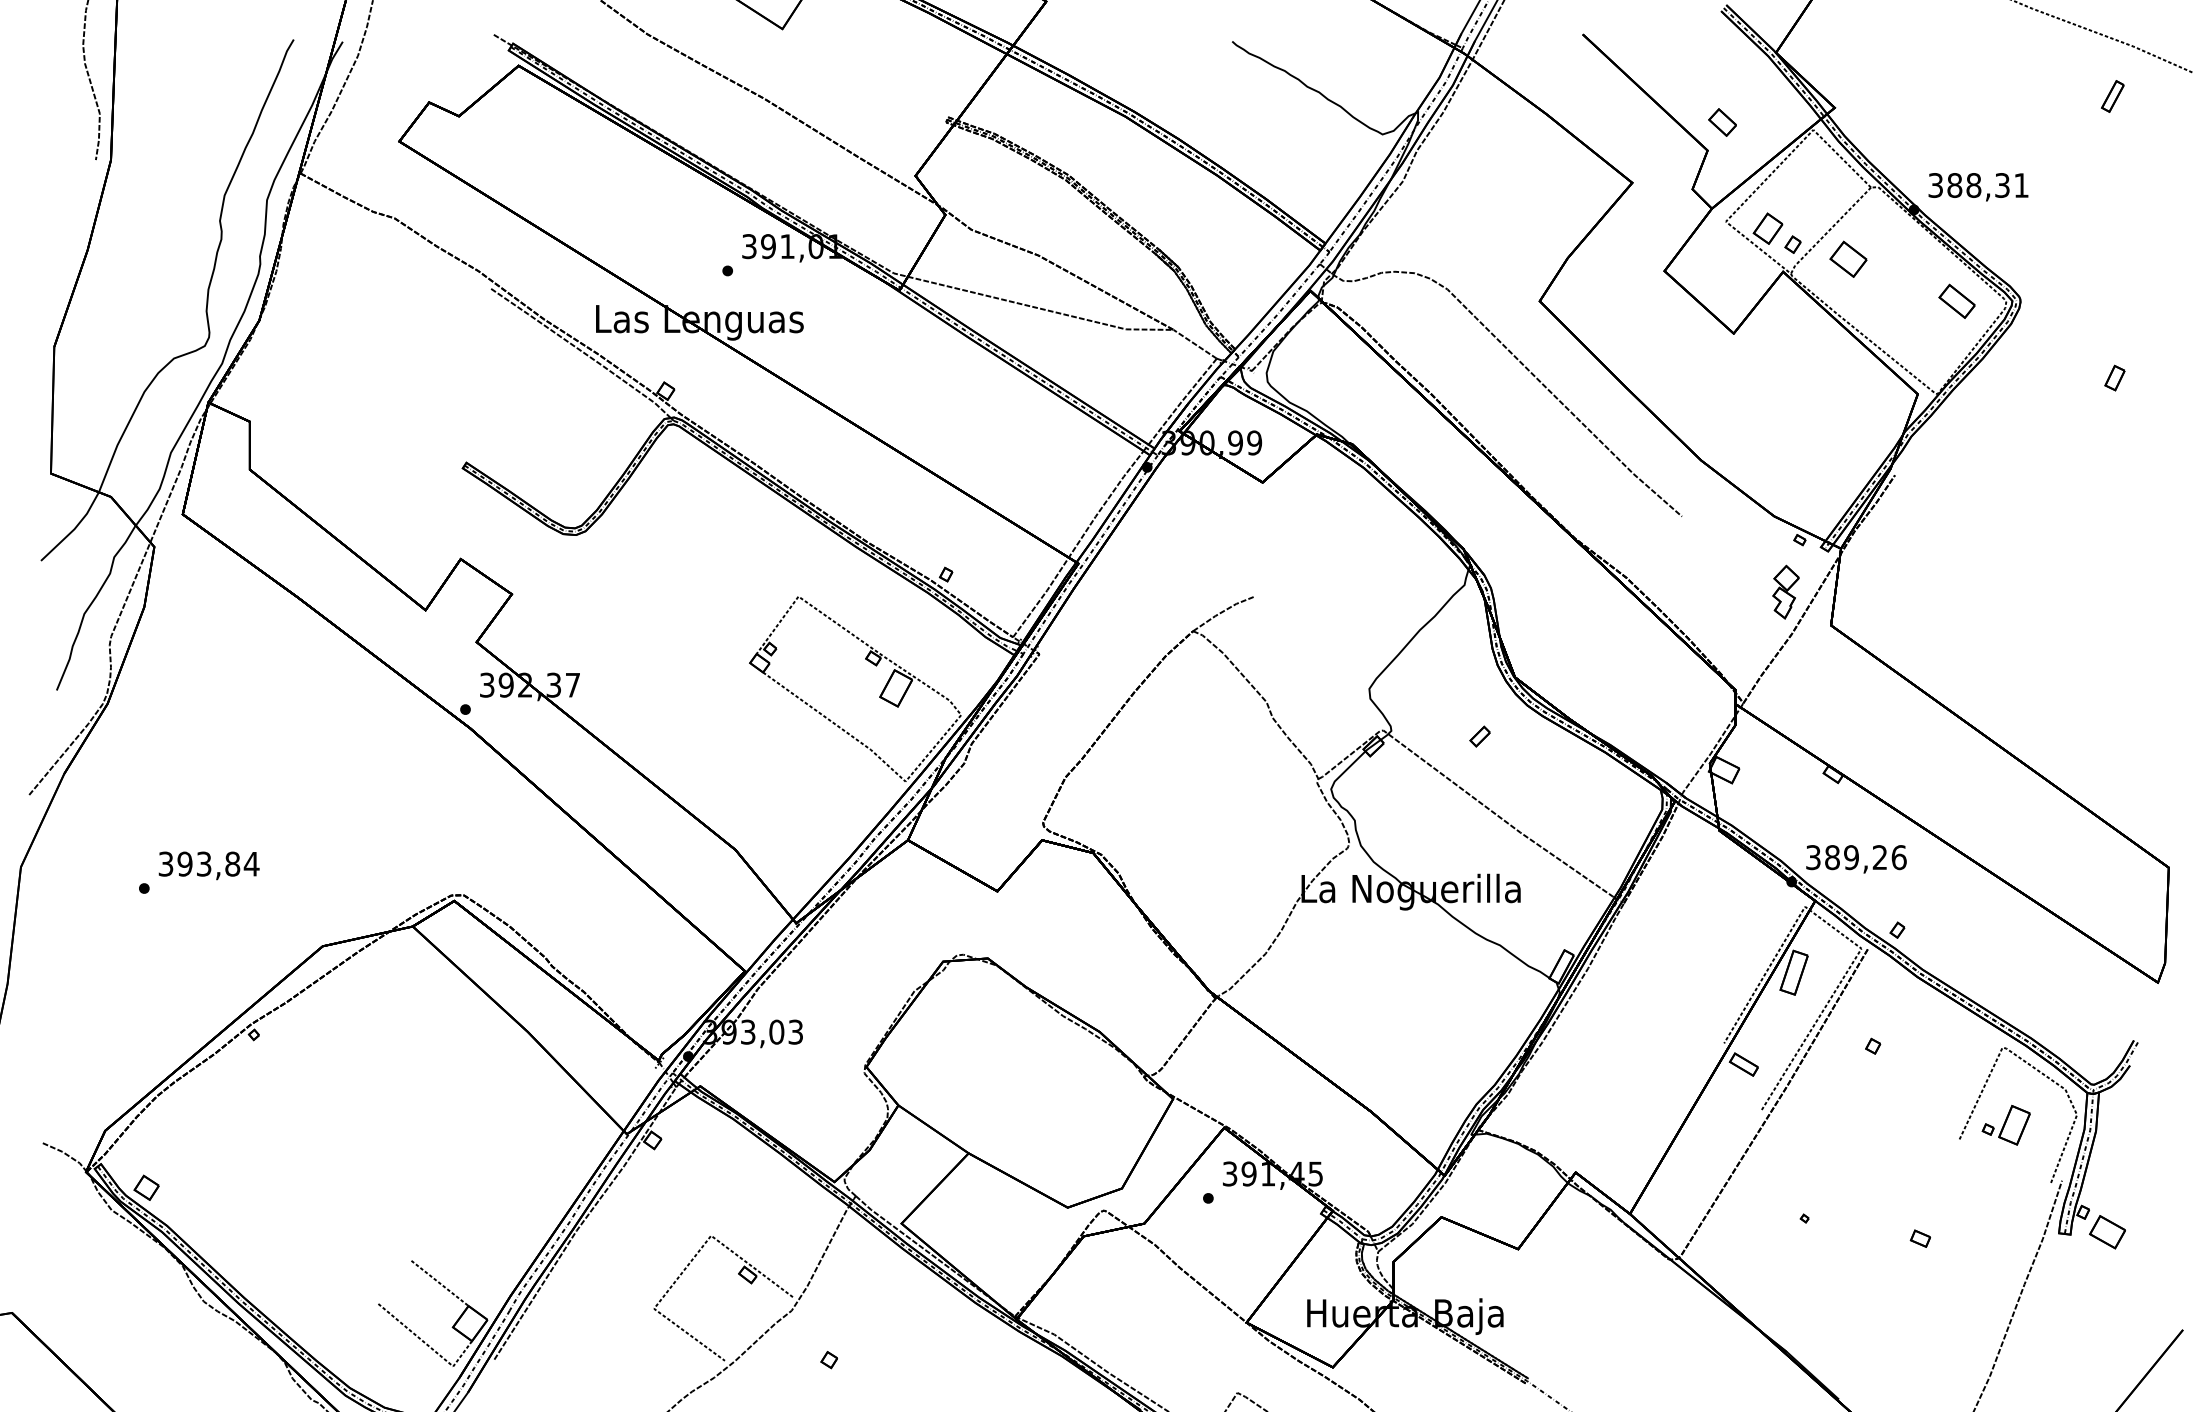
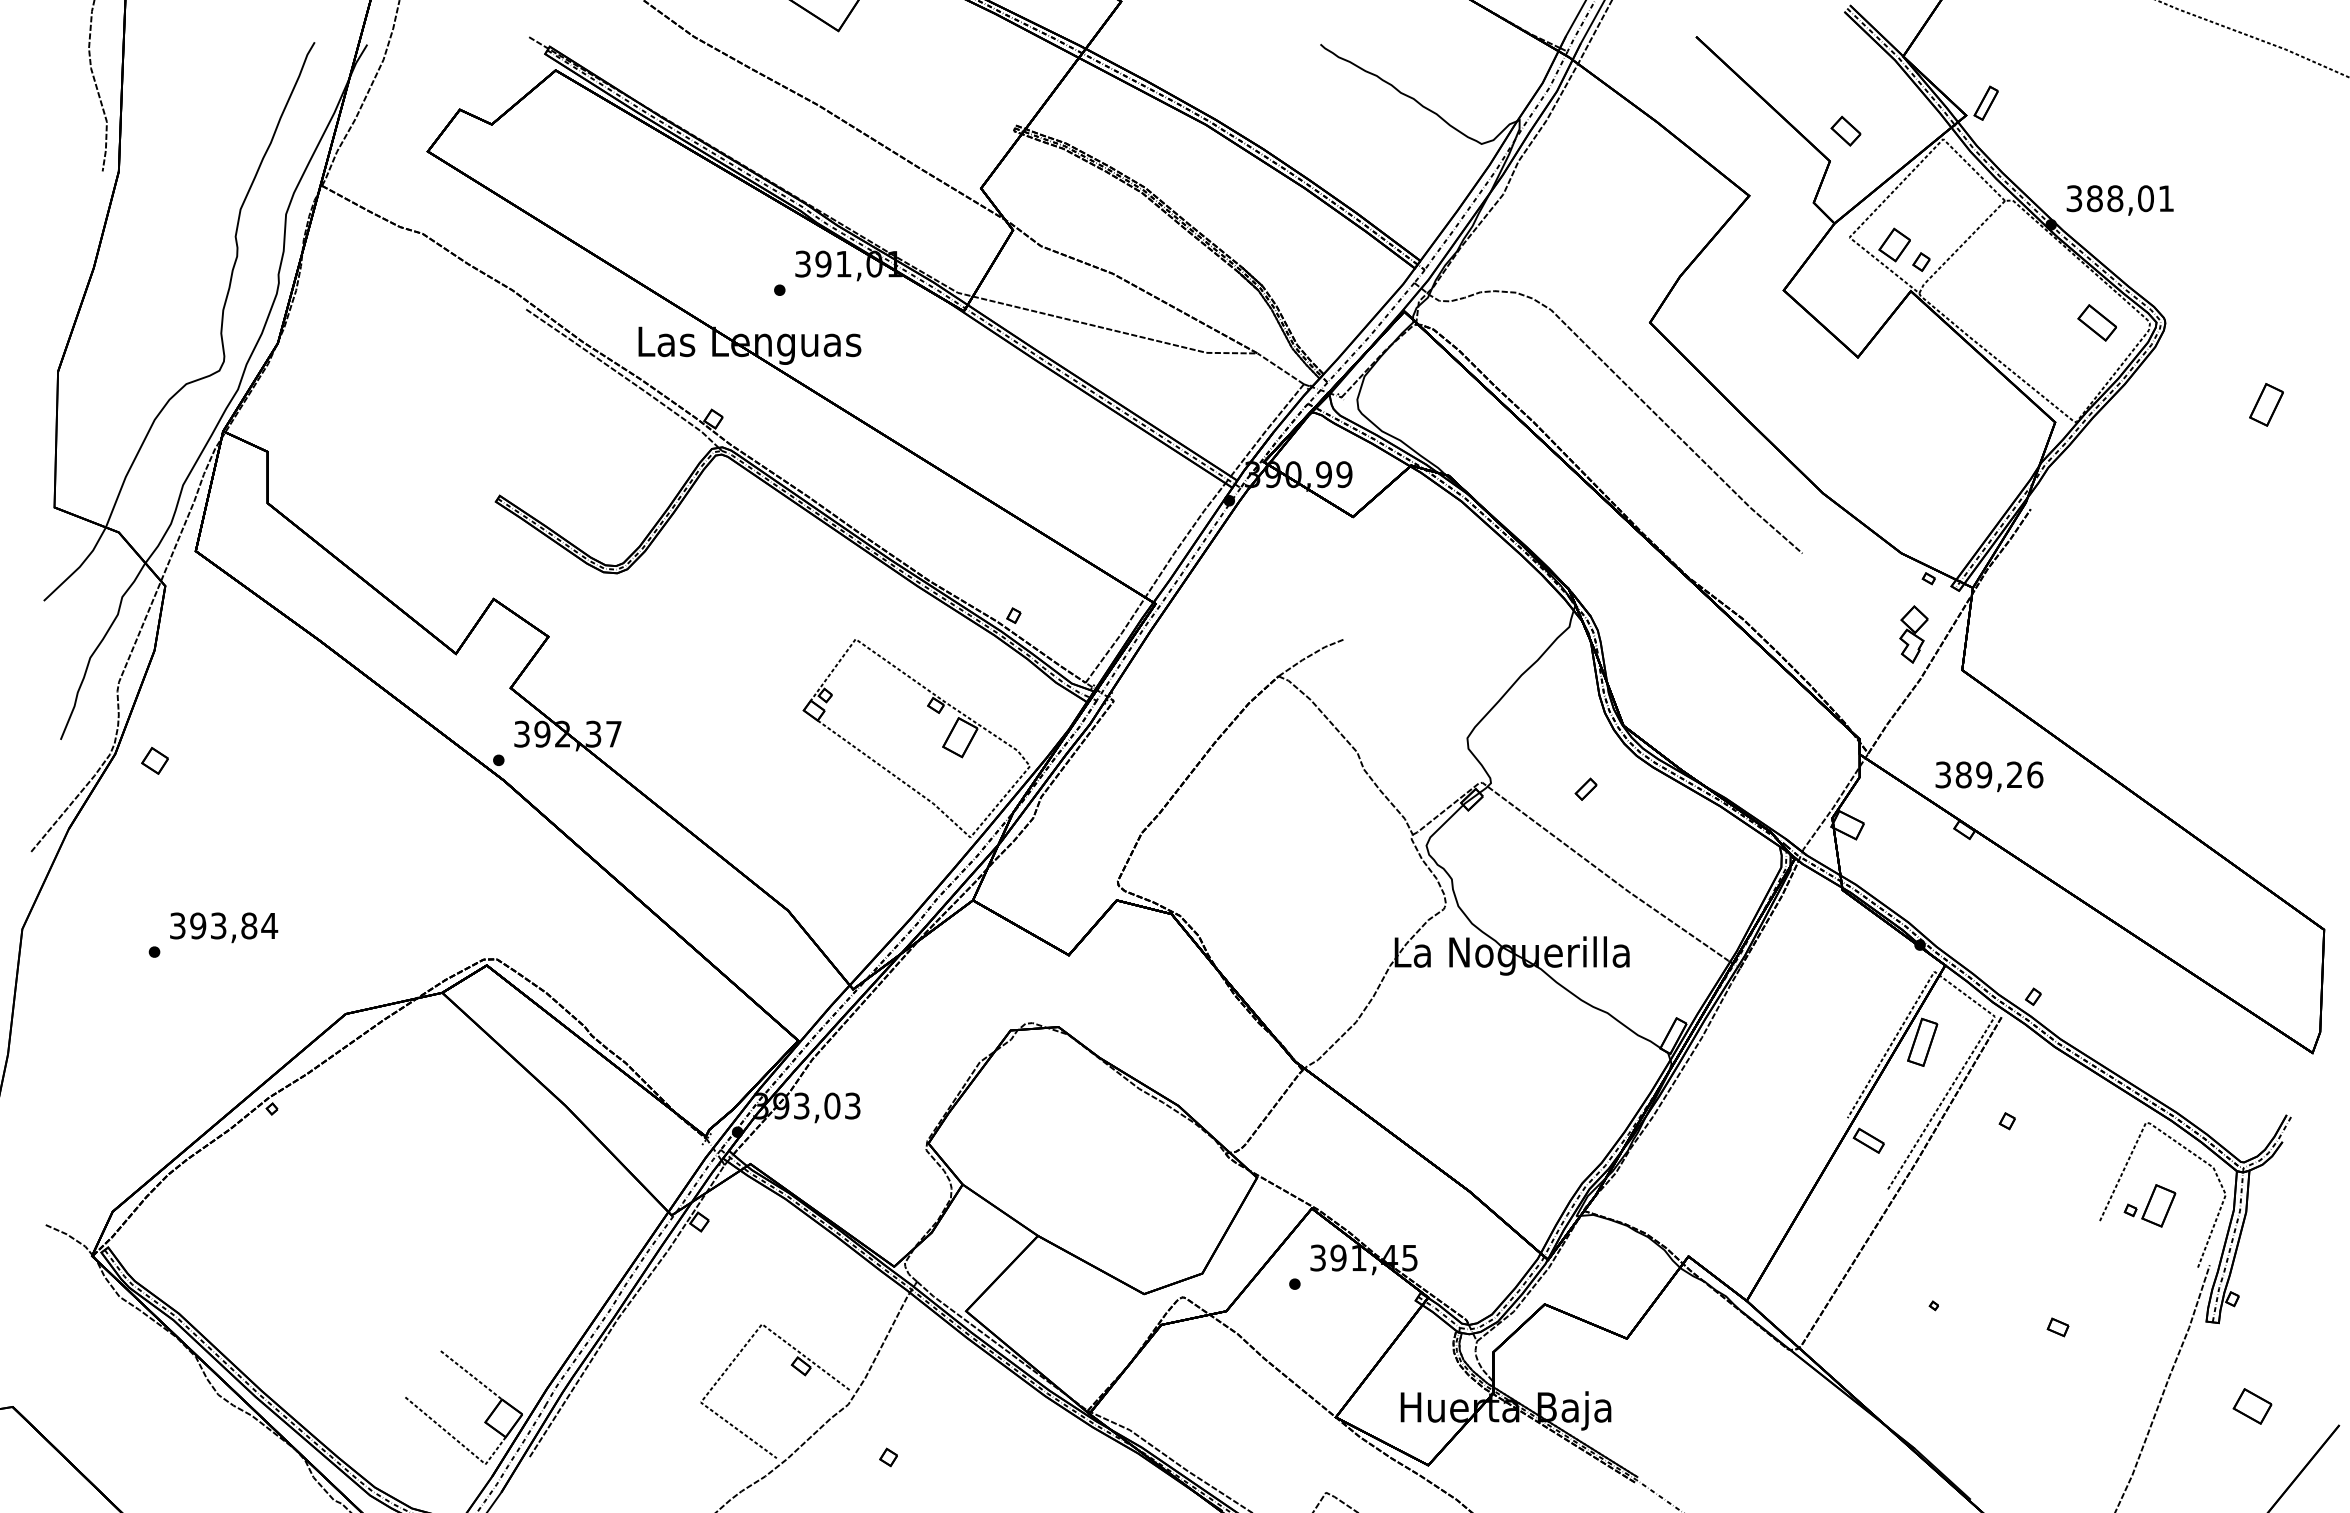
part: (2112, 95) -> (1985, 102), moved
text: (2002, 185) -> (2145, 198), 388,31 -> 388,01
part: (1848, 259) -> (1980, 277), removed
part: (2114, 378) -> (2266, 405), size x1.6
text: (1856, 859) -> (1989, 776), moved
part: (146, 1187) -> (154, 760), moved
part: (2107, 1232) -> (2252, 1406), moved

